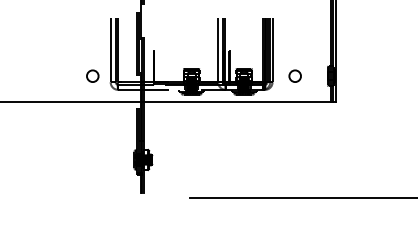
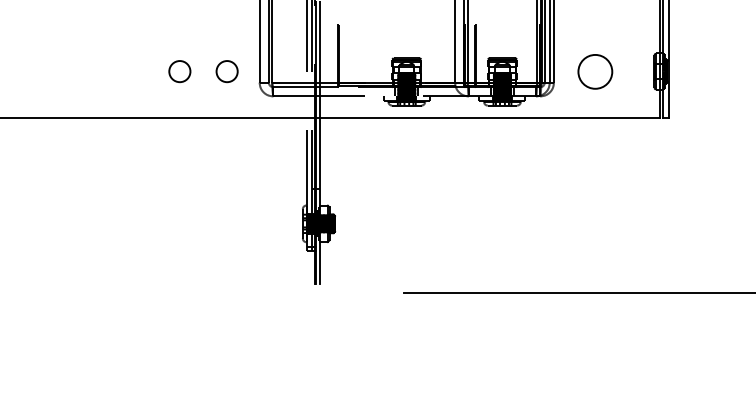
circle: (66, 75) -> (179, 70), added
circle: (294, 75) -> (593, 70), size x1.6

